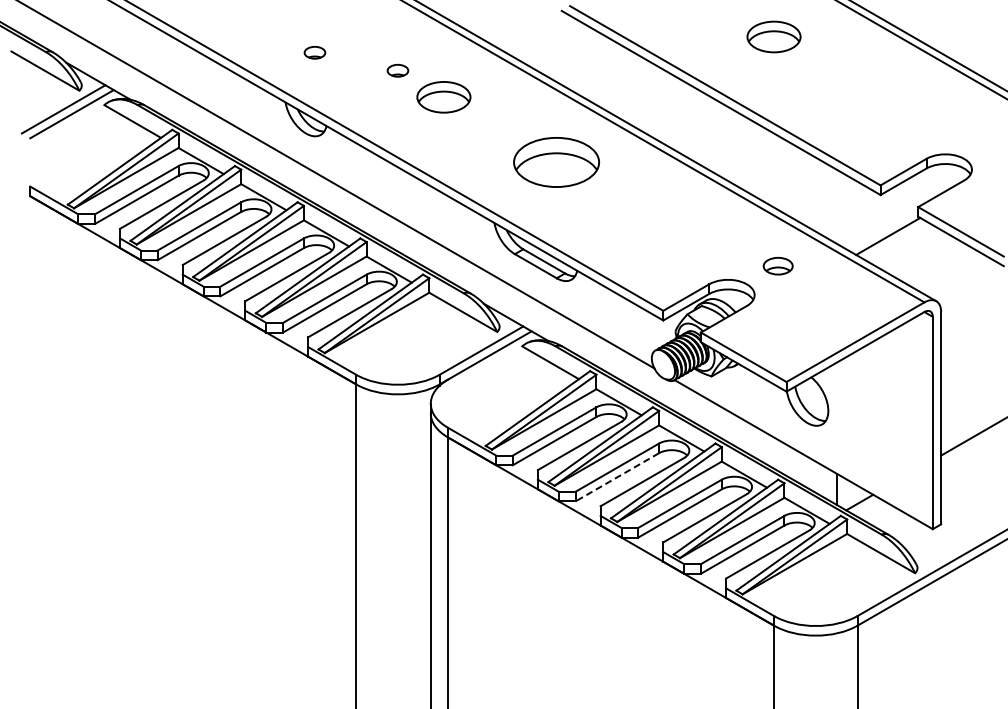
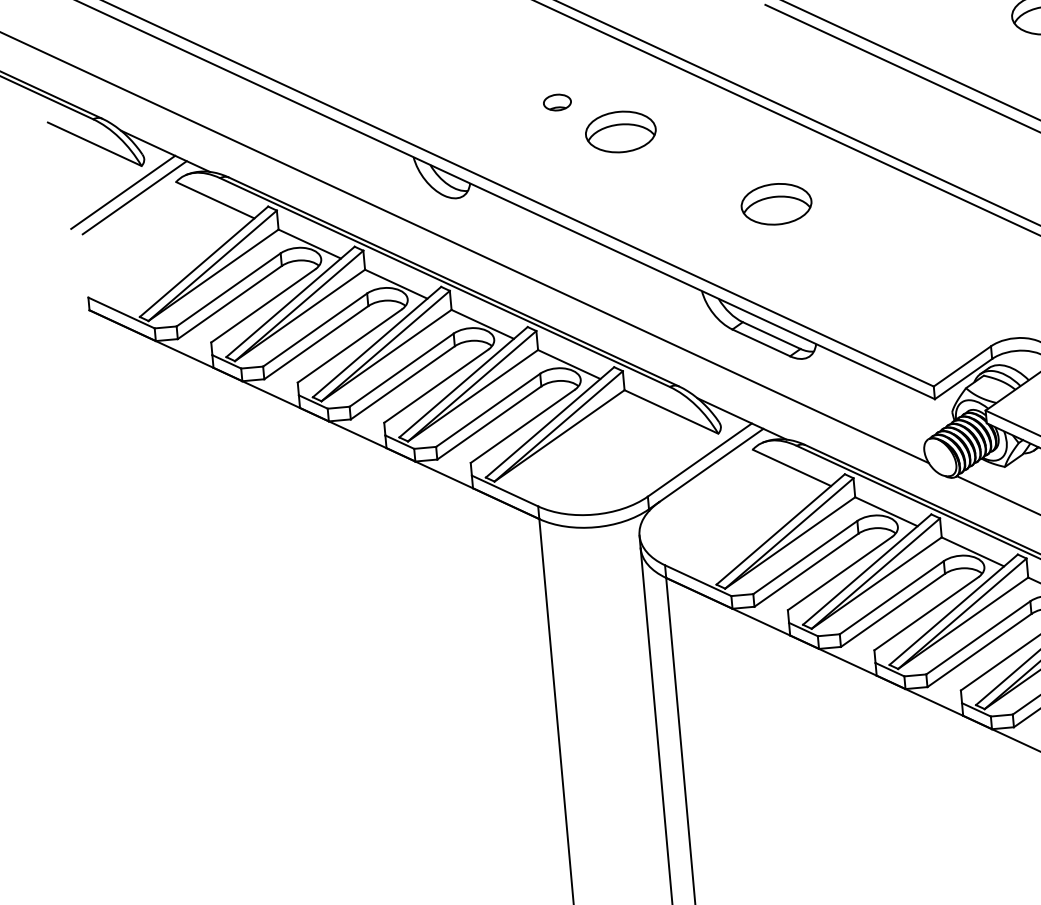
part: (314, 52) -> (445, 88), removed
part: (556, 162) -> (776, 204), size x0.62
line: (616, 477) -> (891, 610), dashed -> solid

